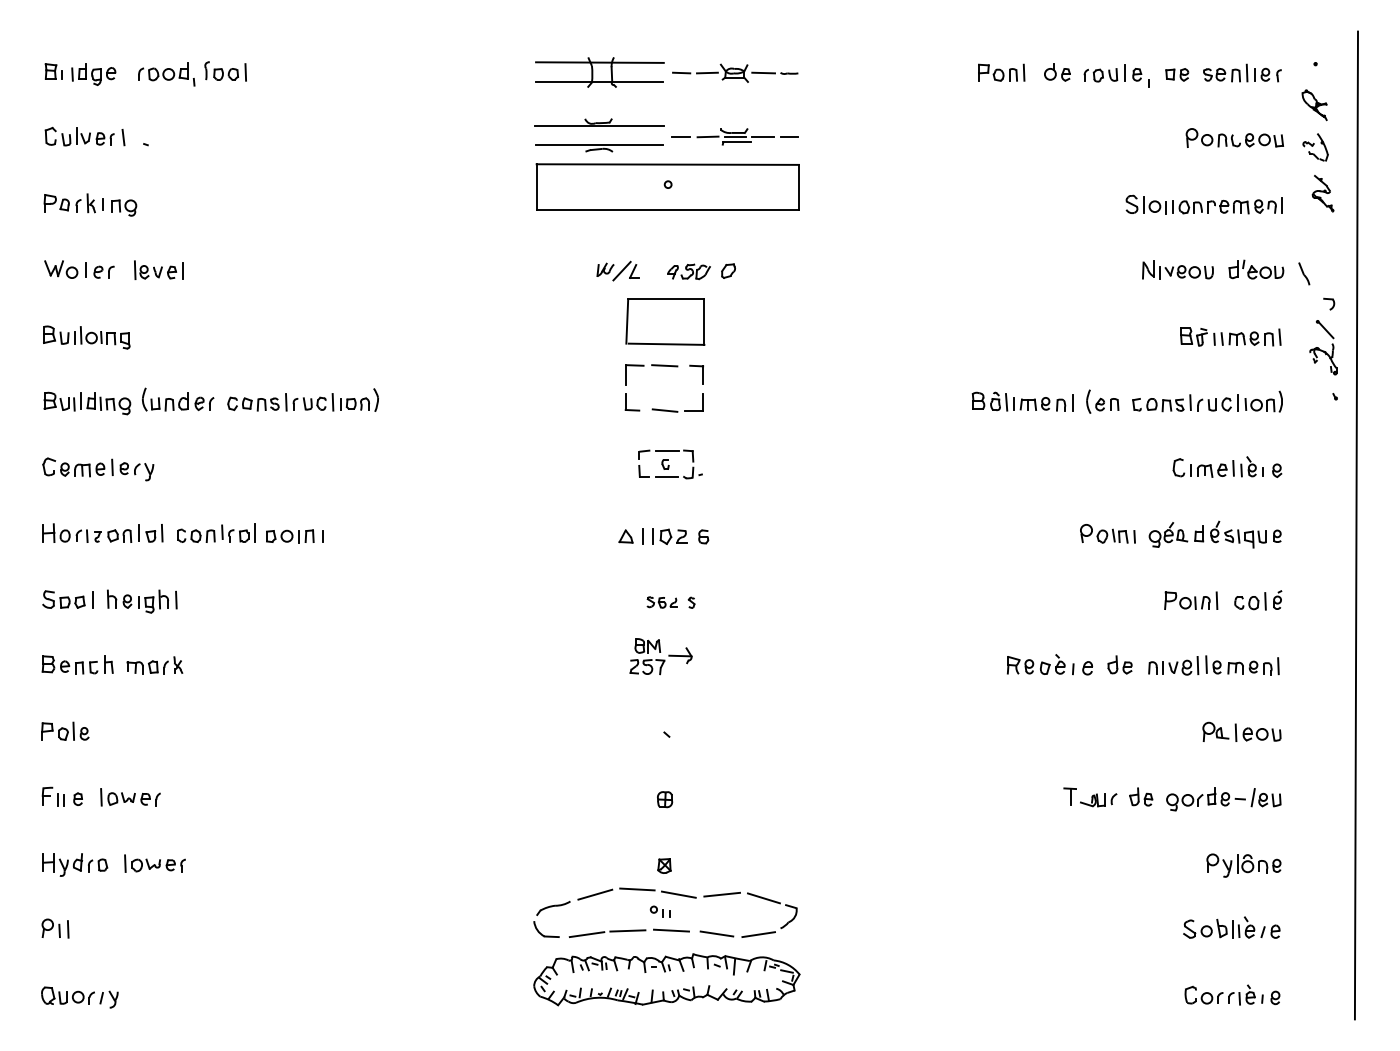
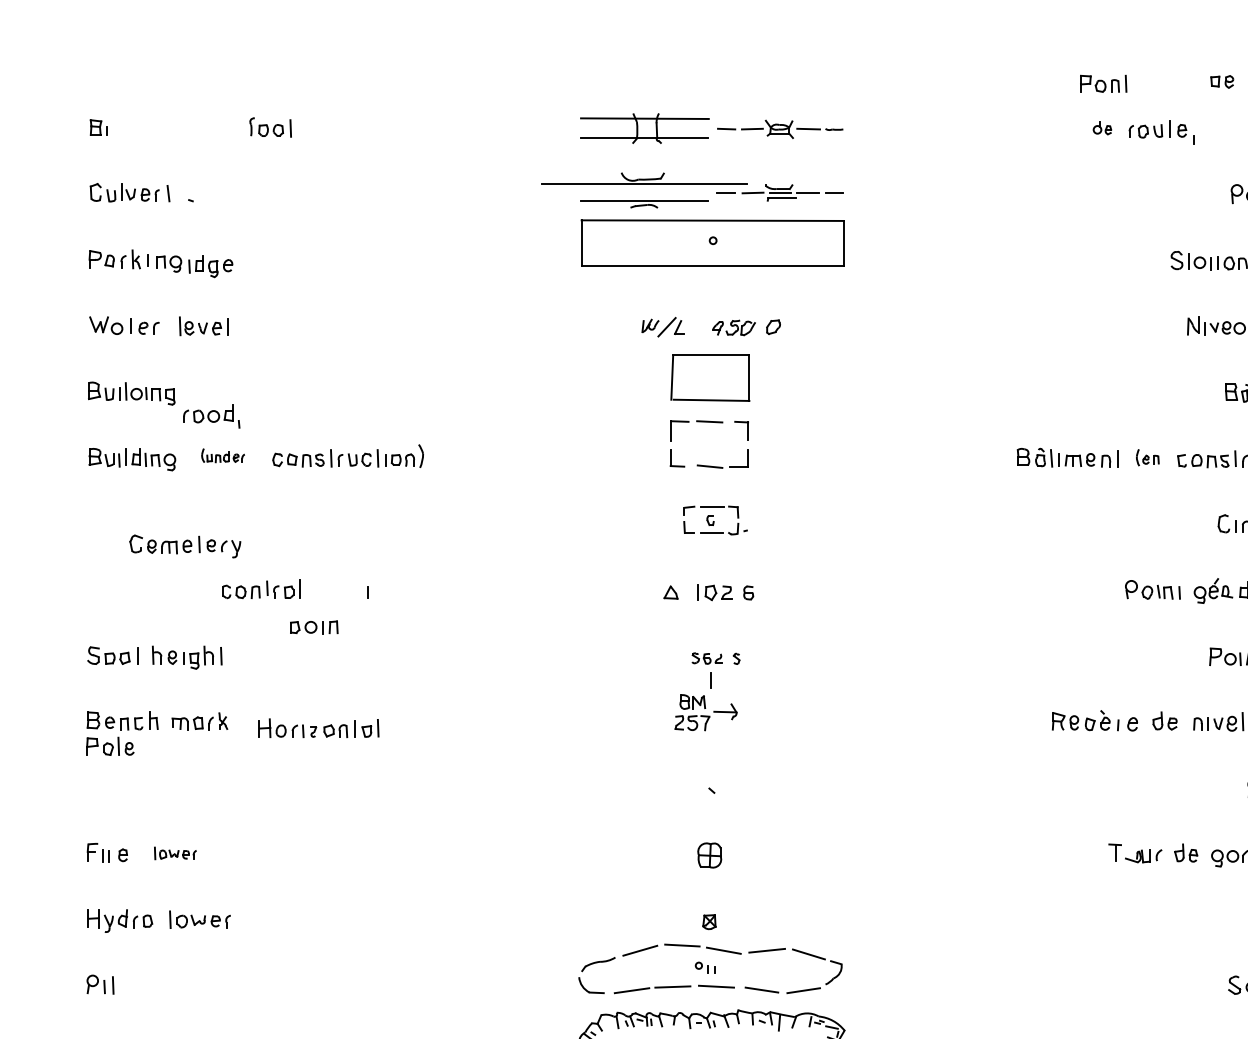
part: (1001, 72) -> (1103, 83), moved
part: (1057, 72) -> (1102, 128), size x0.7
part: (93, 74) -> (210, 266), moved
part: (166, 74) -> (211, 416), moved
part: (1177, 74) -> (1222, 81), moved
part: (599, 122) -> (644, 178), size x1.6
part: (178, 399) -> (223, 455), size x0.6
part: (1102, 401) -> (1147, 457), size x0.7
part: (98, 469) -> (185, 546), moved
part: (102, 532) -> (318, 727), moved
part: (290, 536) -> (314, 627), moved
line: (642, 536) -> (710, 680), moved
part: (65, 730) -> (110, 745), moved
part: (130, 797) -> (175, 853), size x0.7
part: (665, 799) -> (710, 855), size x1.6

